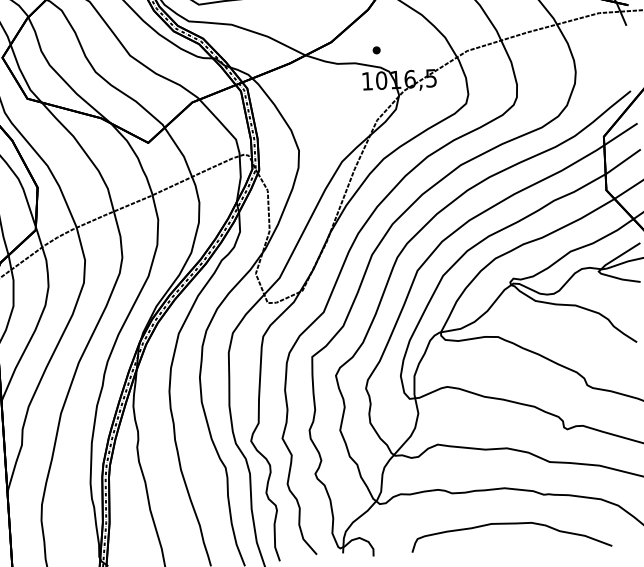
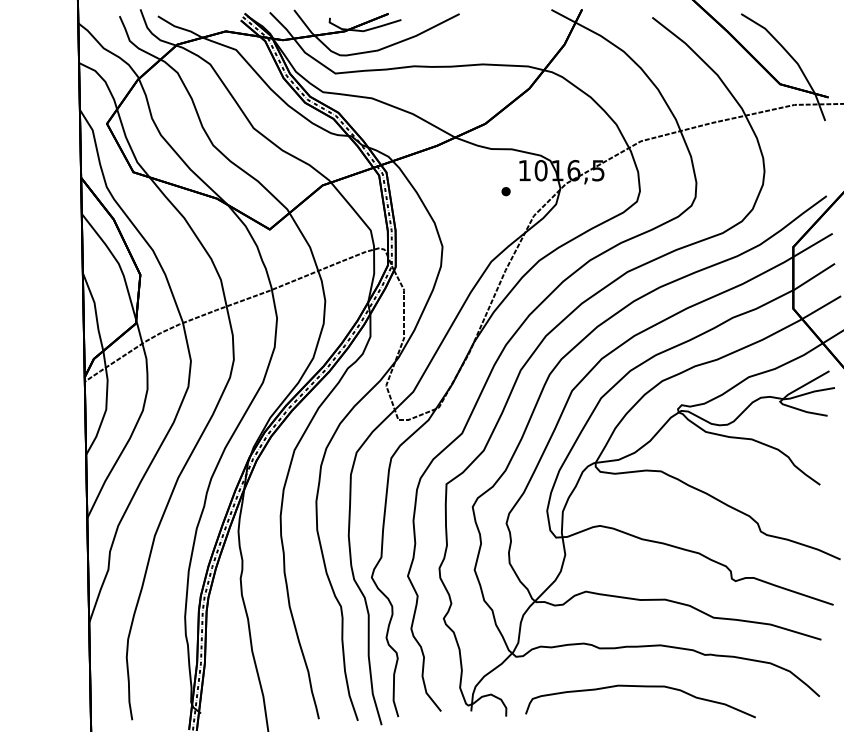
part: (376, 50) -> (505, 191), moved
curve: (510, 524) -> (640, 687), moved

